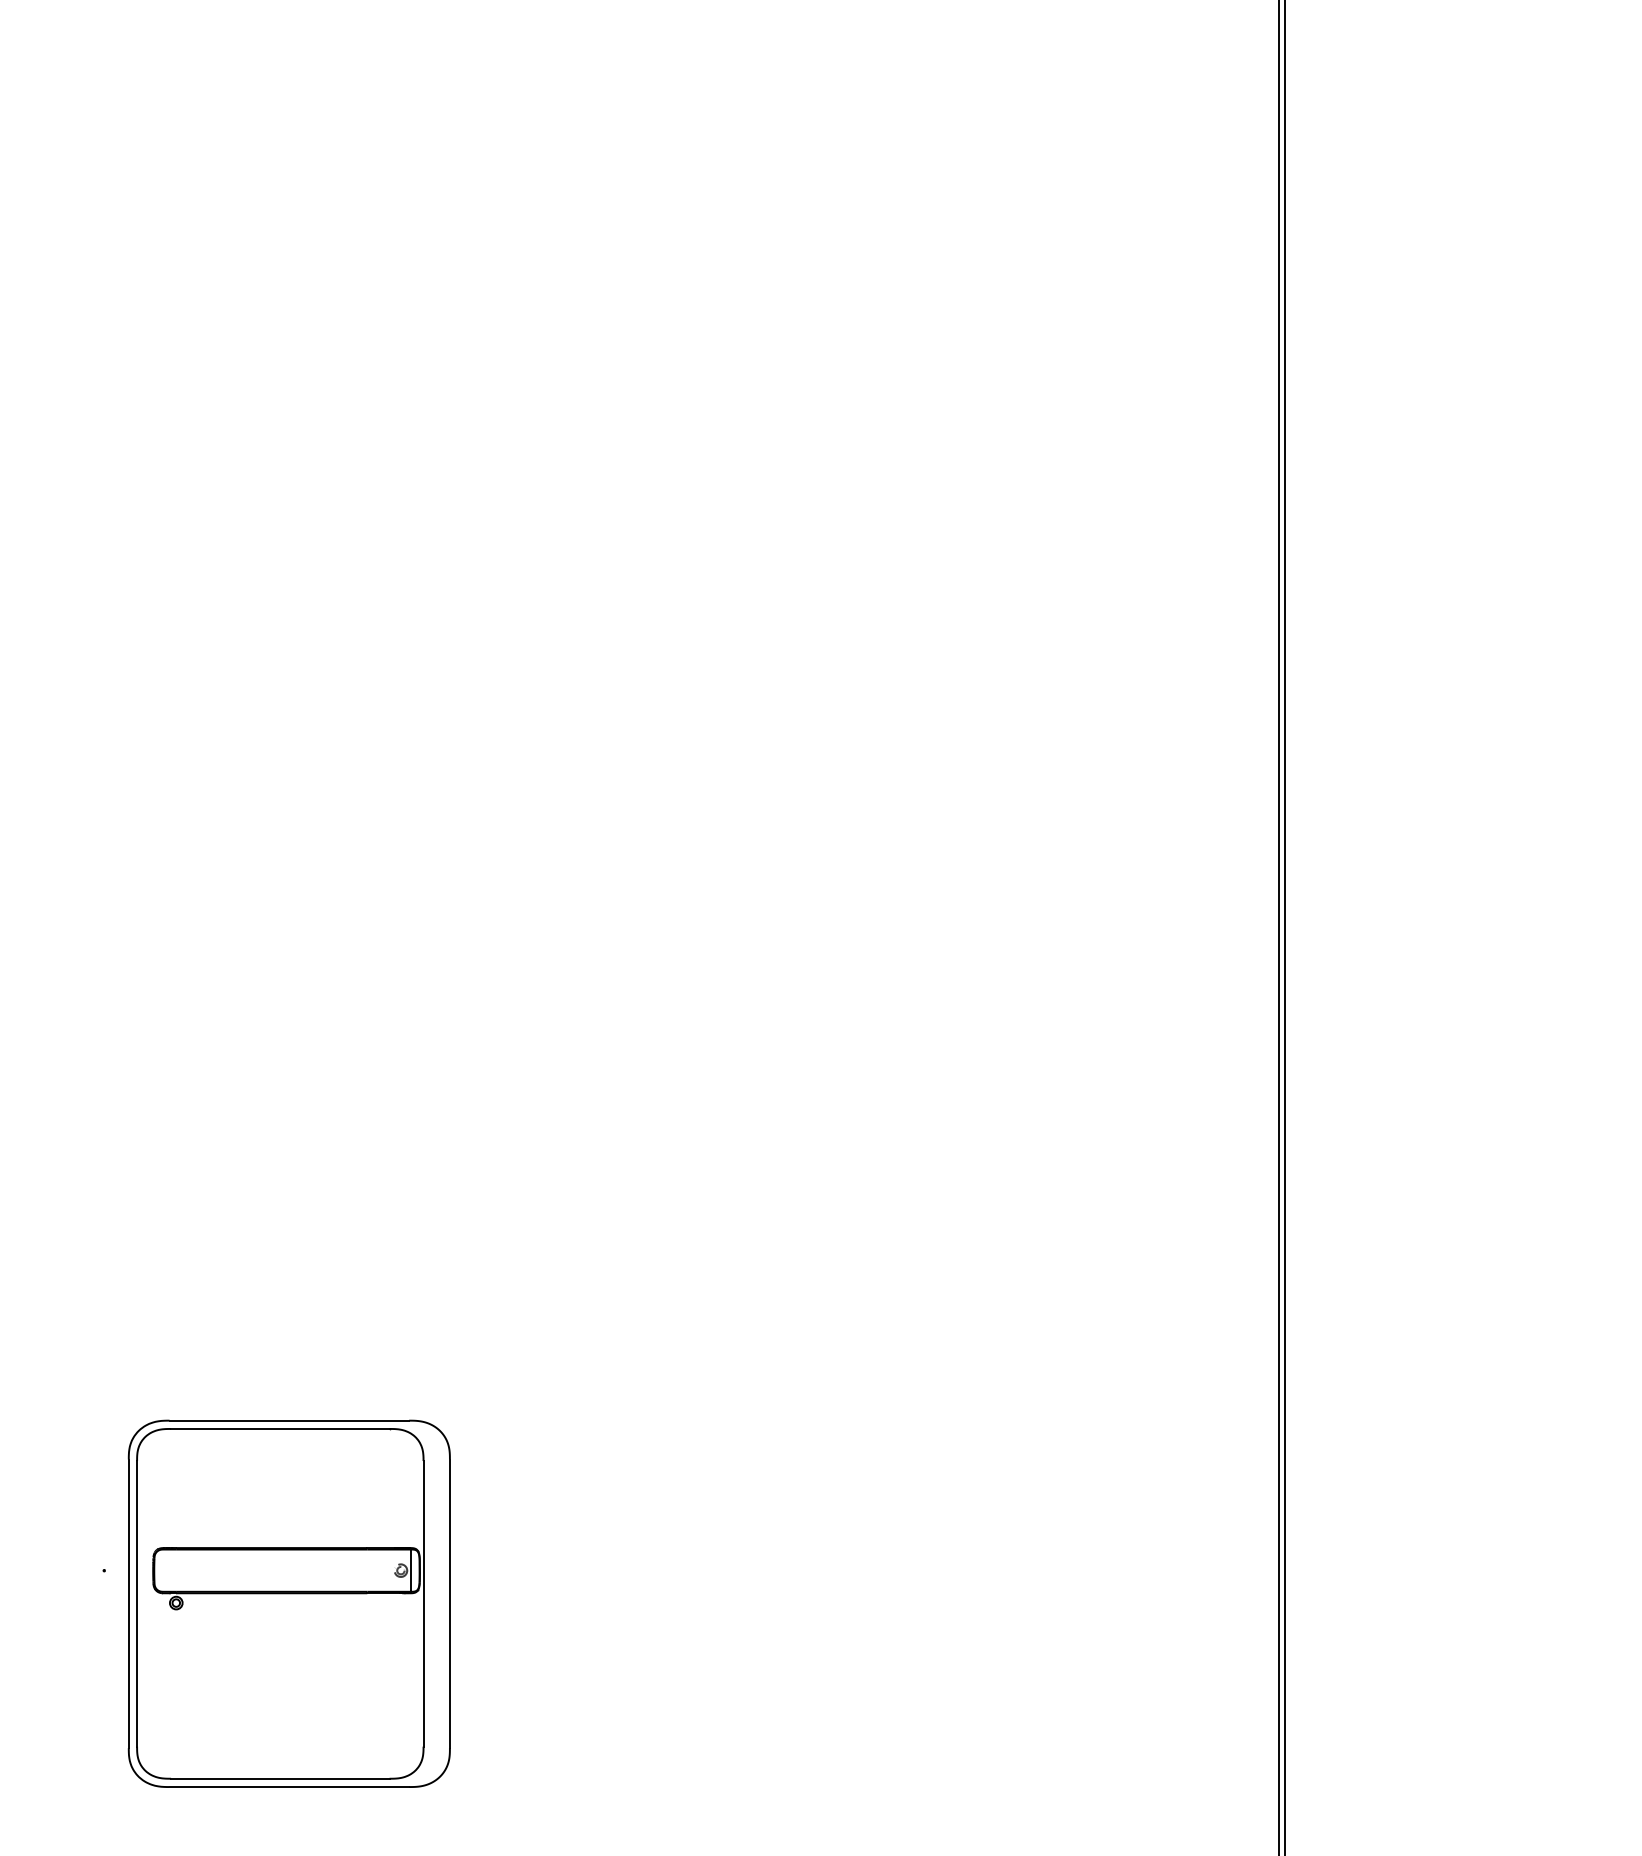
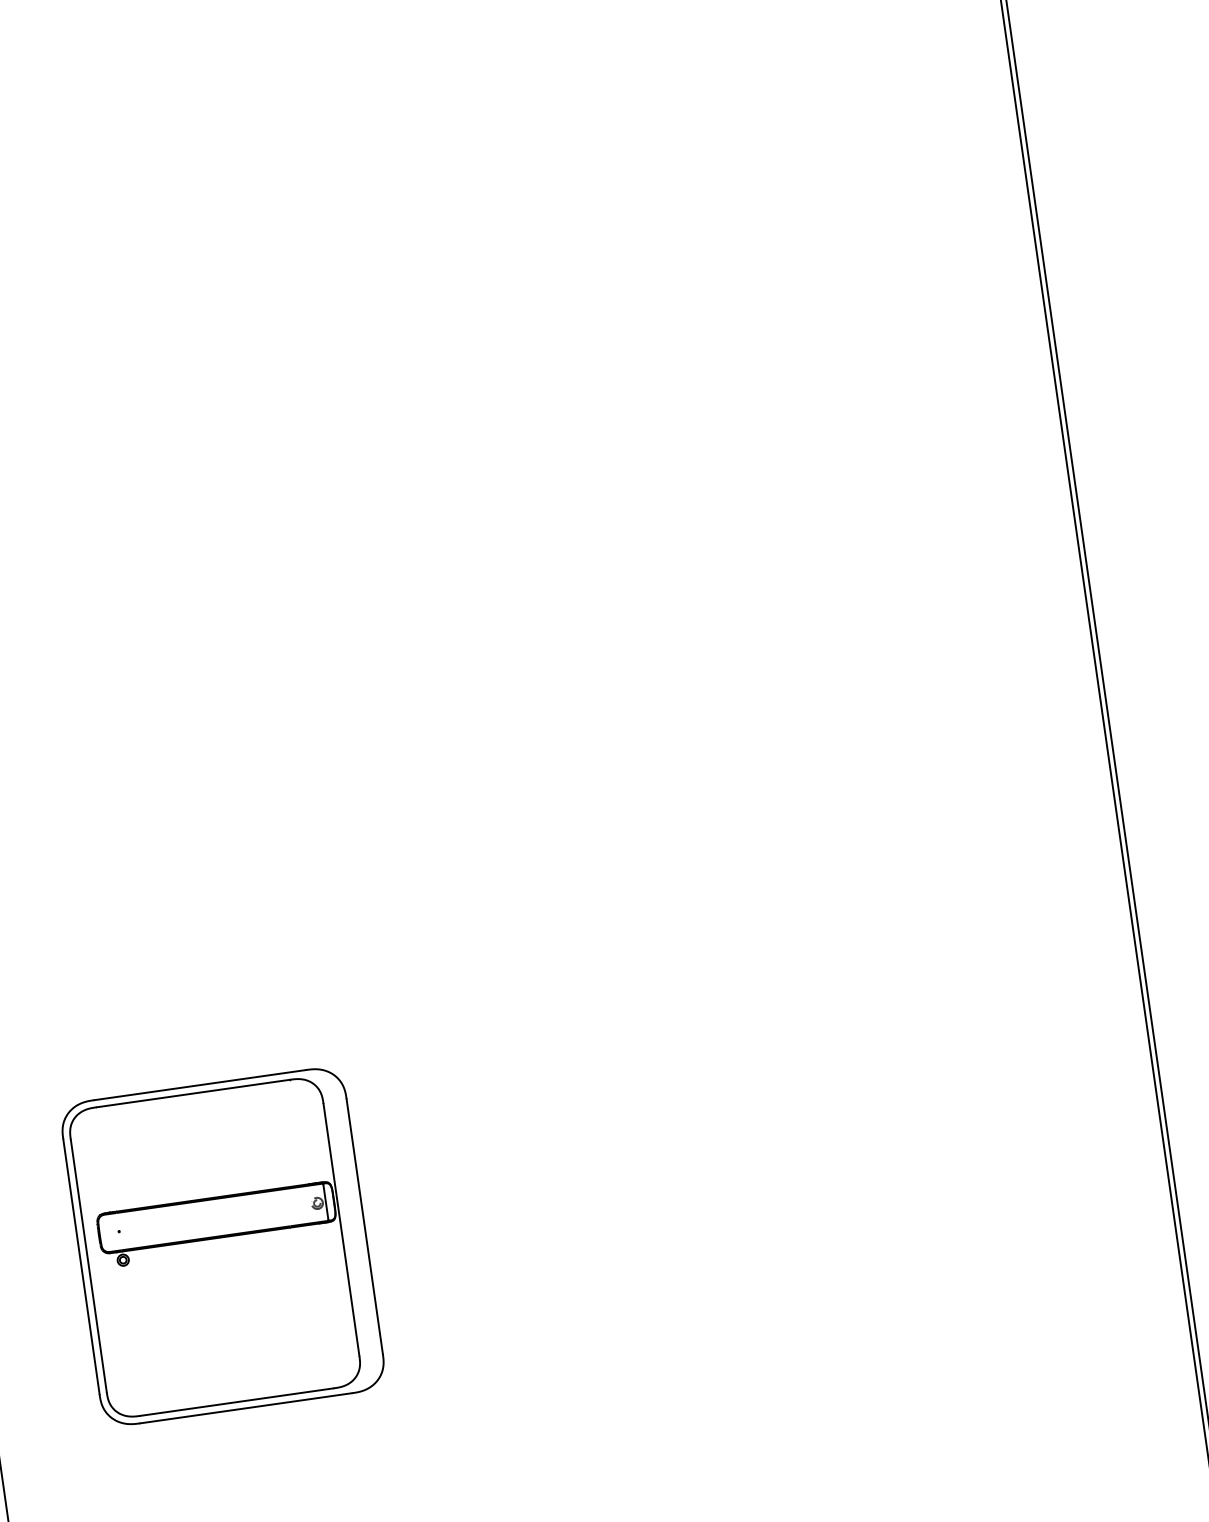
part: (288, 1603) -> (222, 1246), moved

